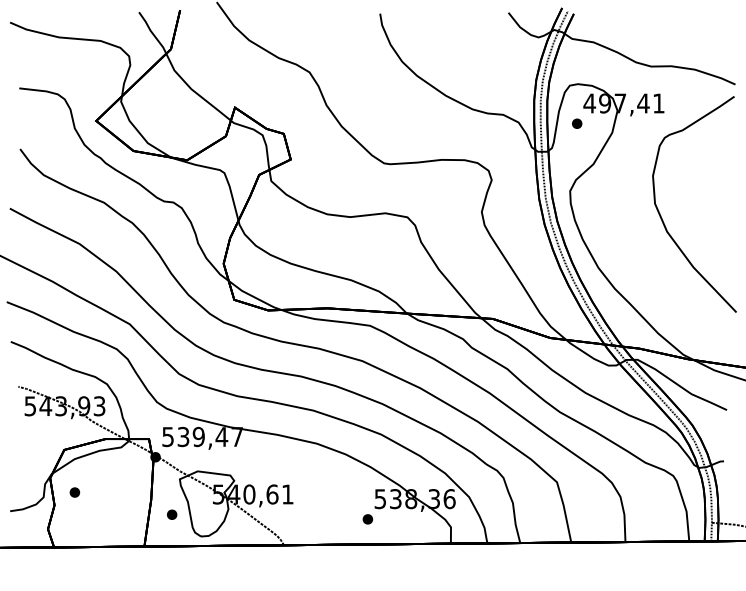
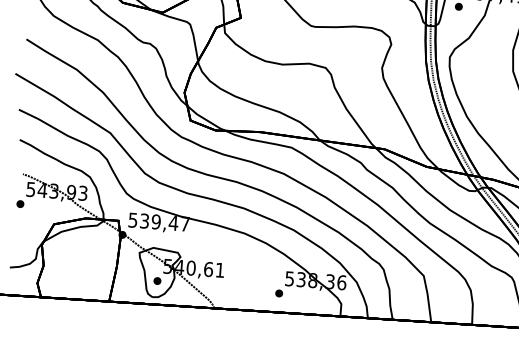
part: (74, 492) -> (20, 204), moved
part: (172, 514) -> (157, 280), moved

